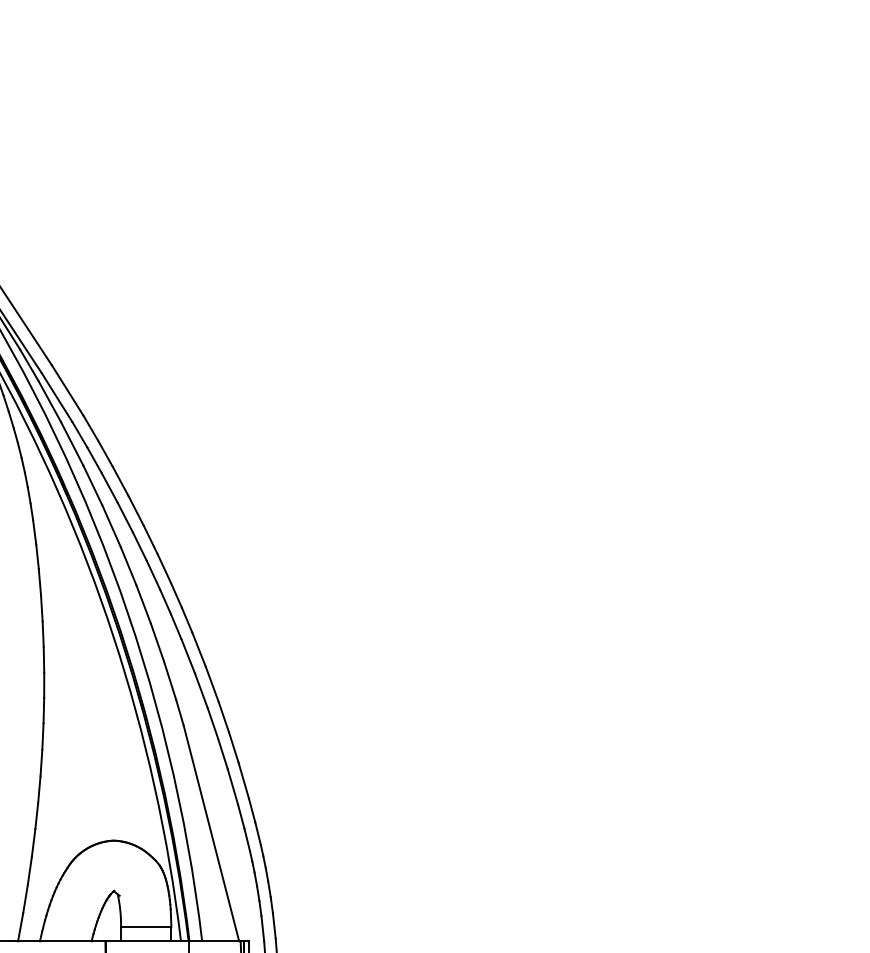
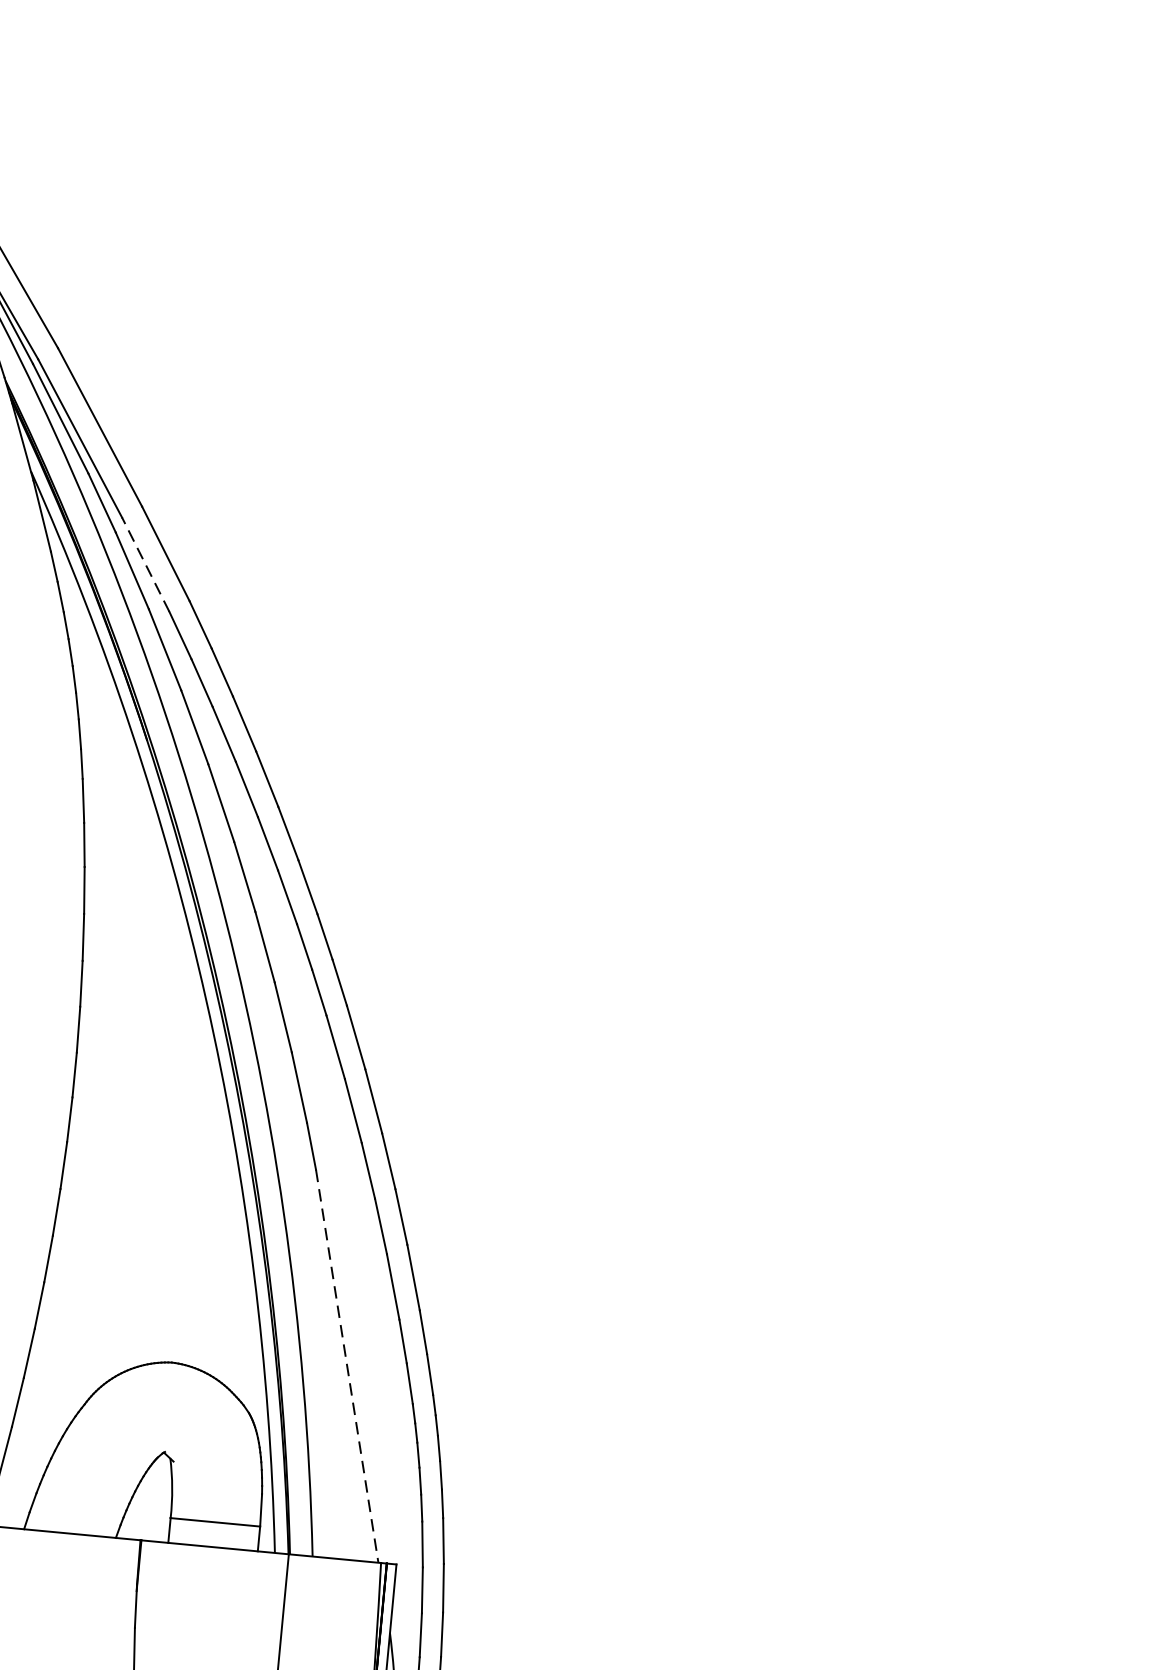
line: (56, 397) -> (144, 564), solid -> dashed
line: (211, 833) -> (347, 1366), solid -> dashed

